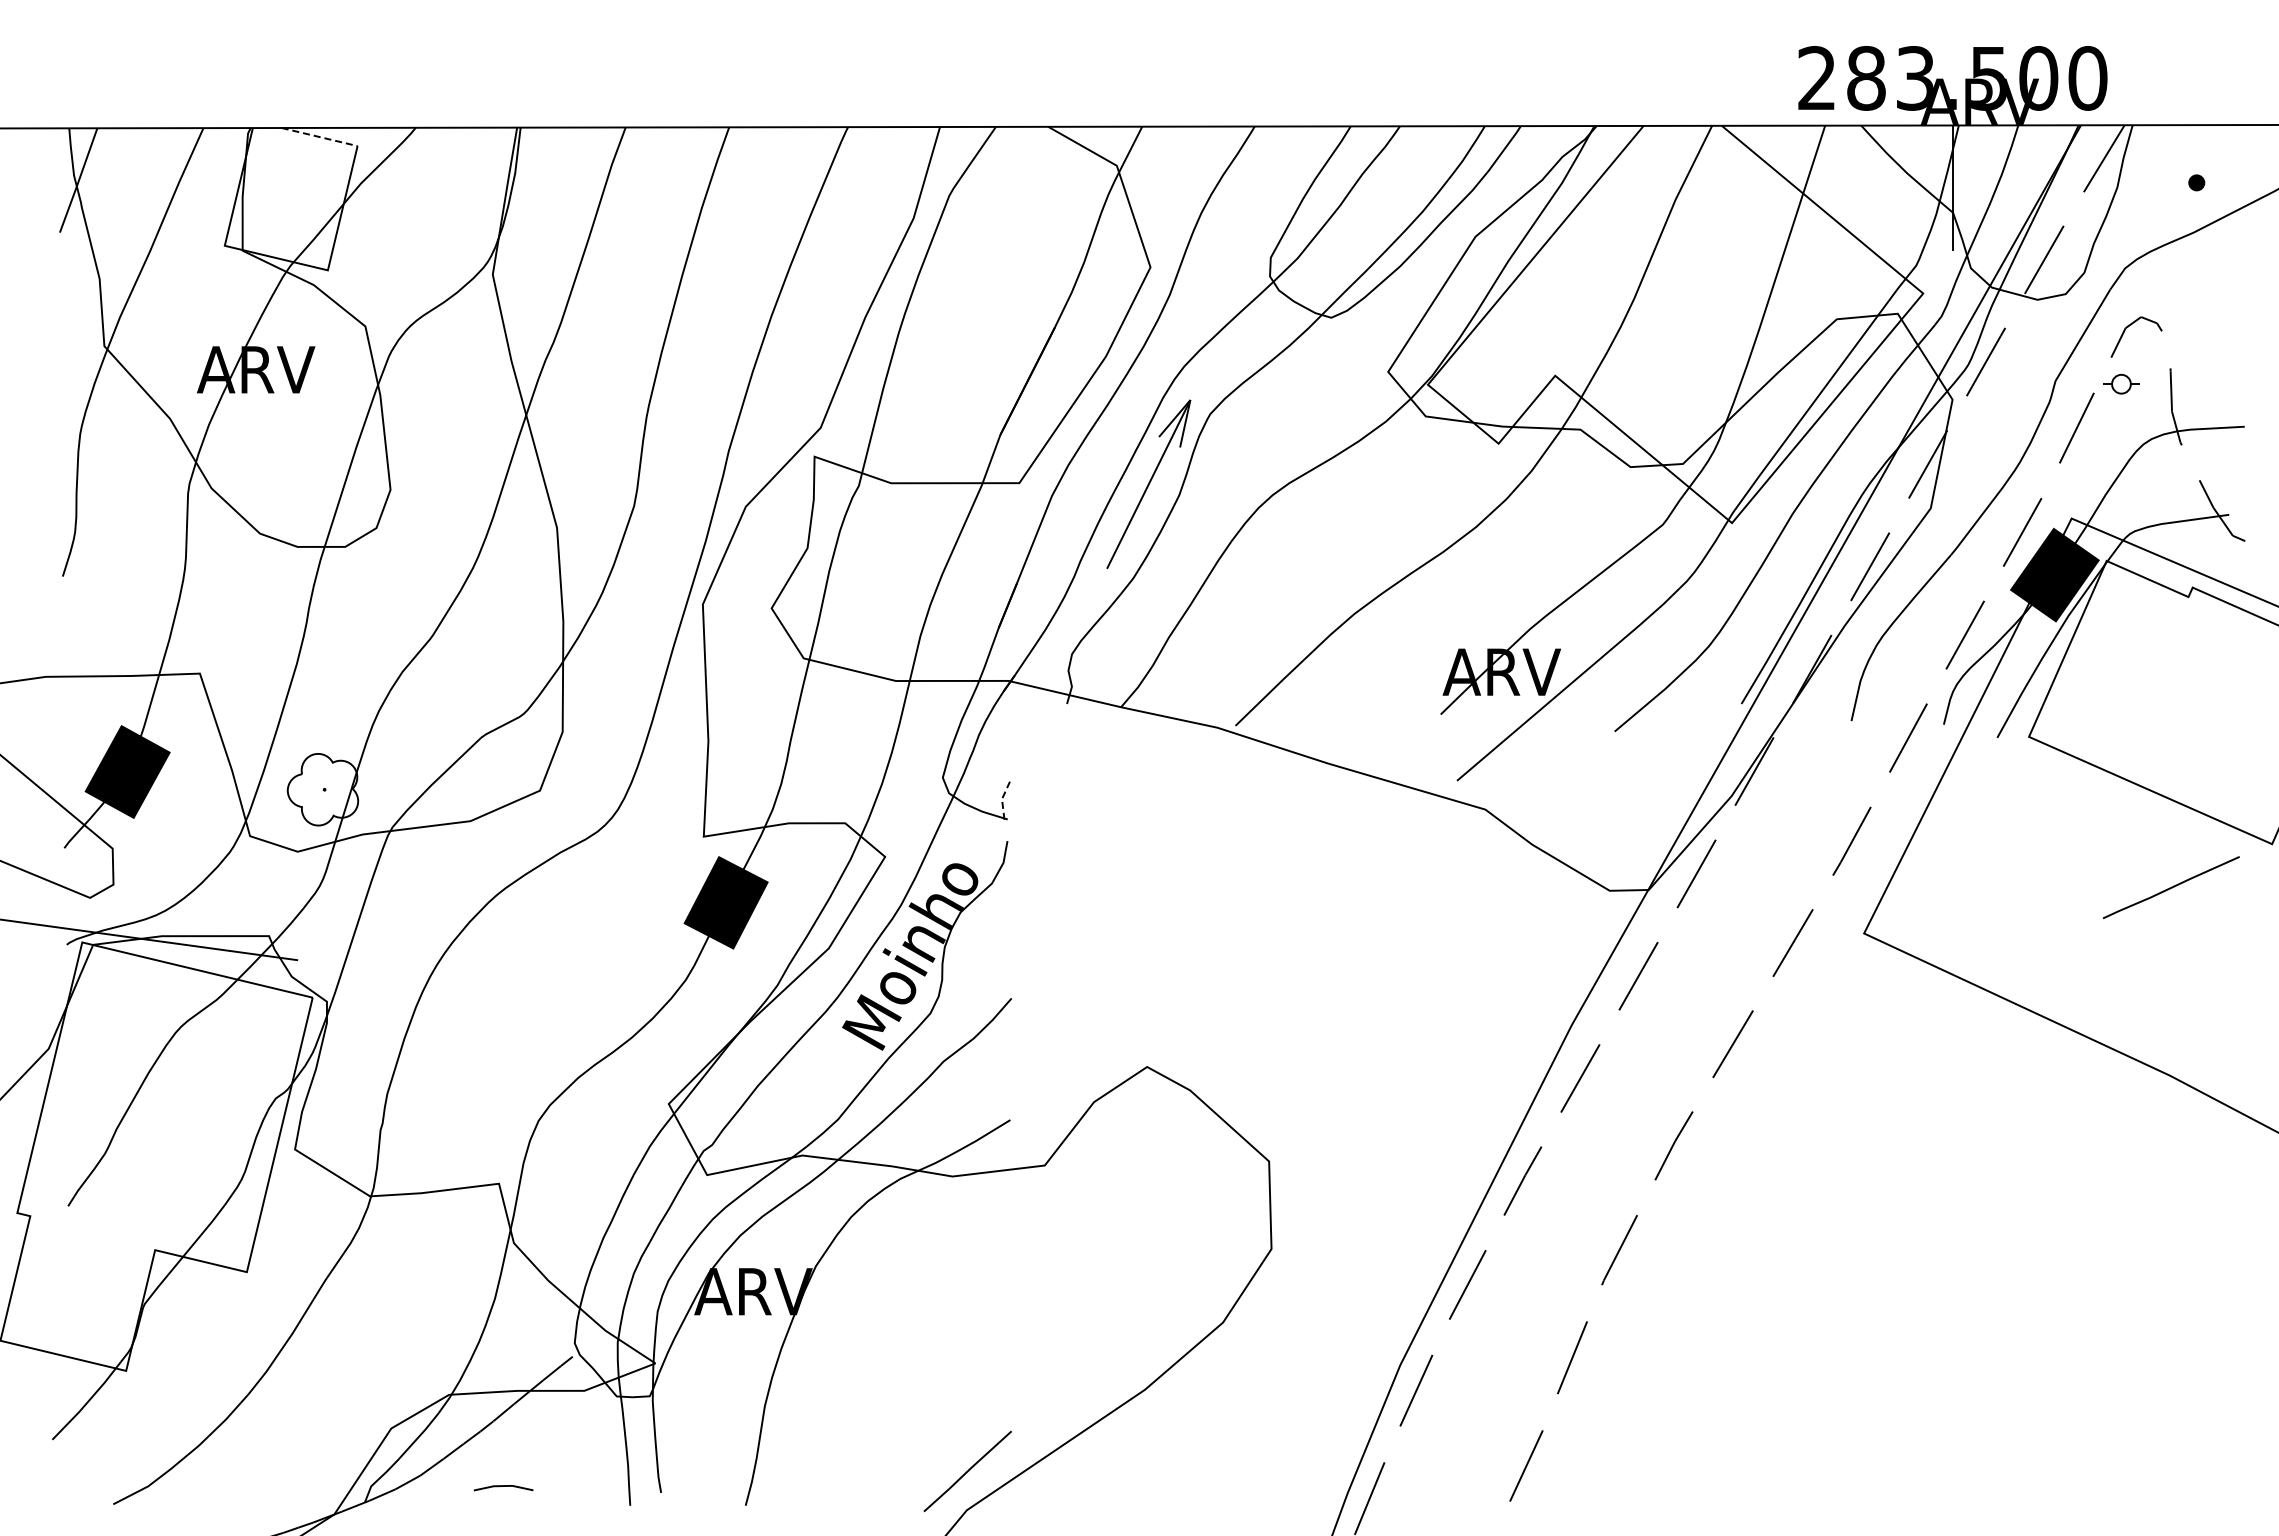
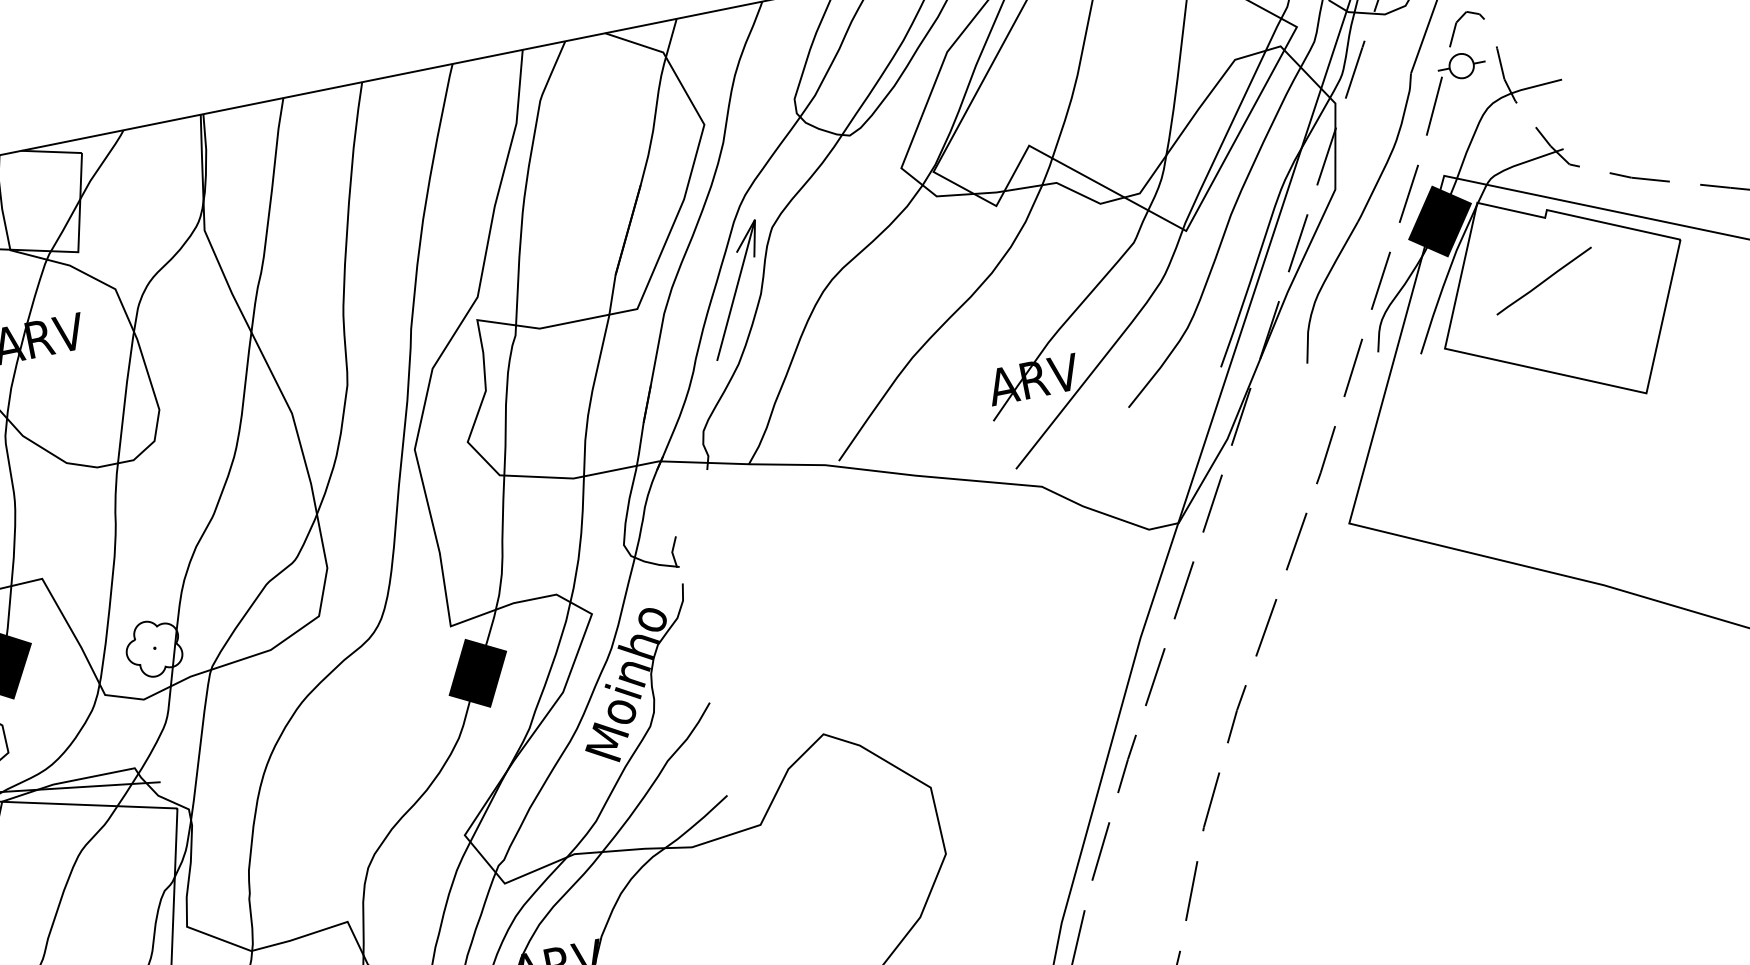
line: (320, 137) -> (52, 152), dashed -> solid
part: (2121, 383) -> (1461, 65), size x1.67
line: (1002, 799) -> (672, 552), dashed -> solid
line: (2170, 887) -> (1543, 281), moved

